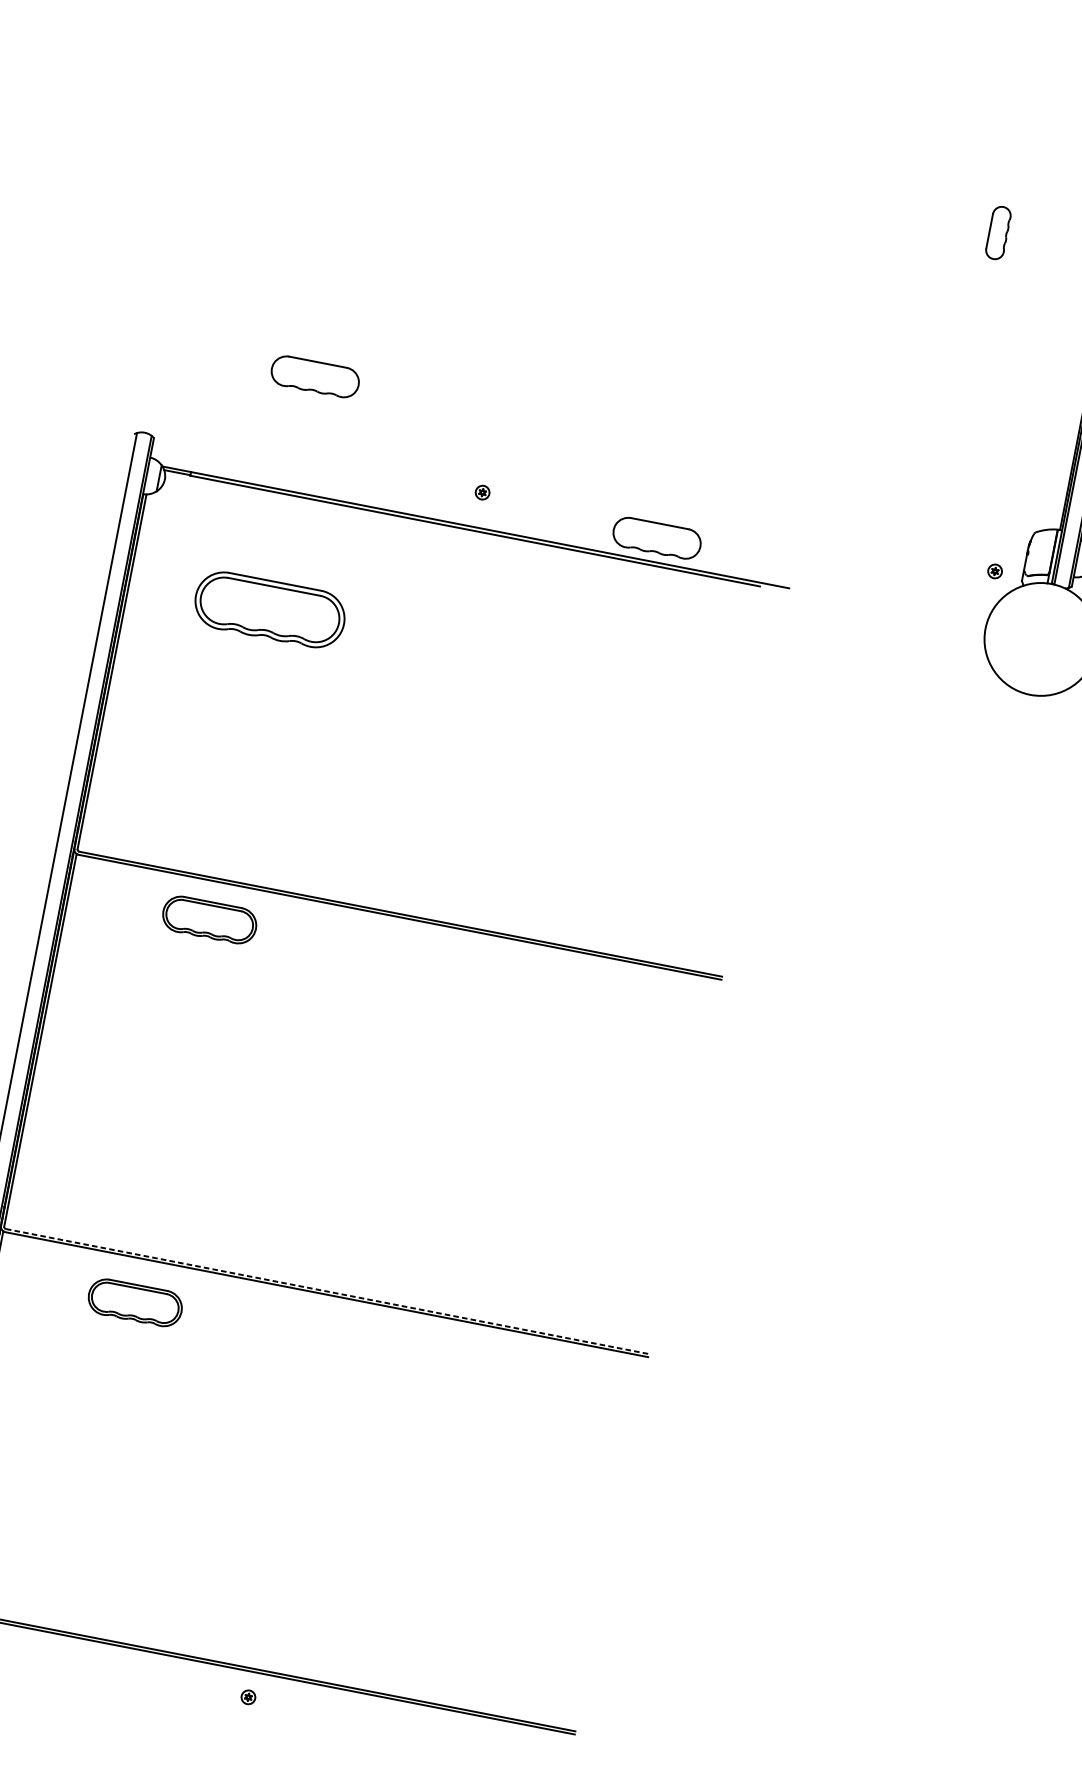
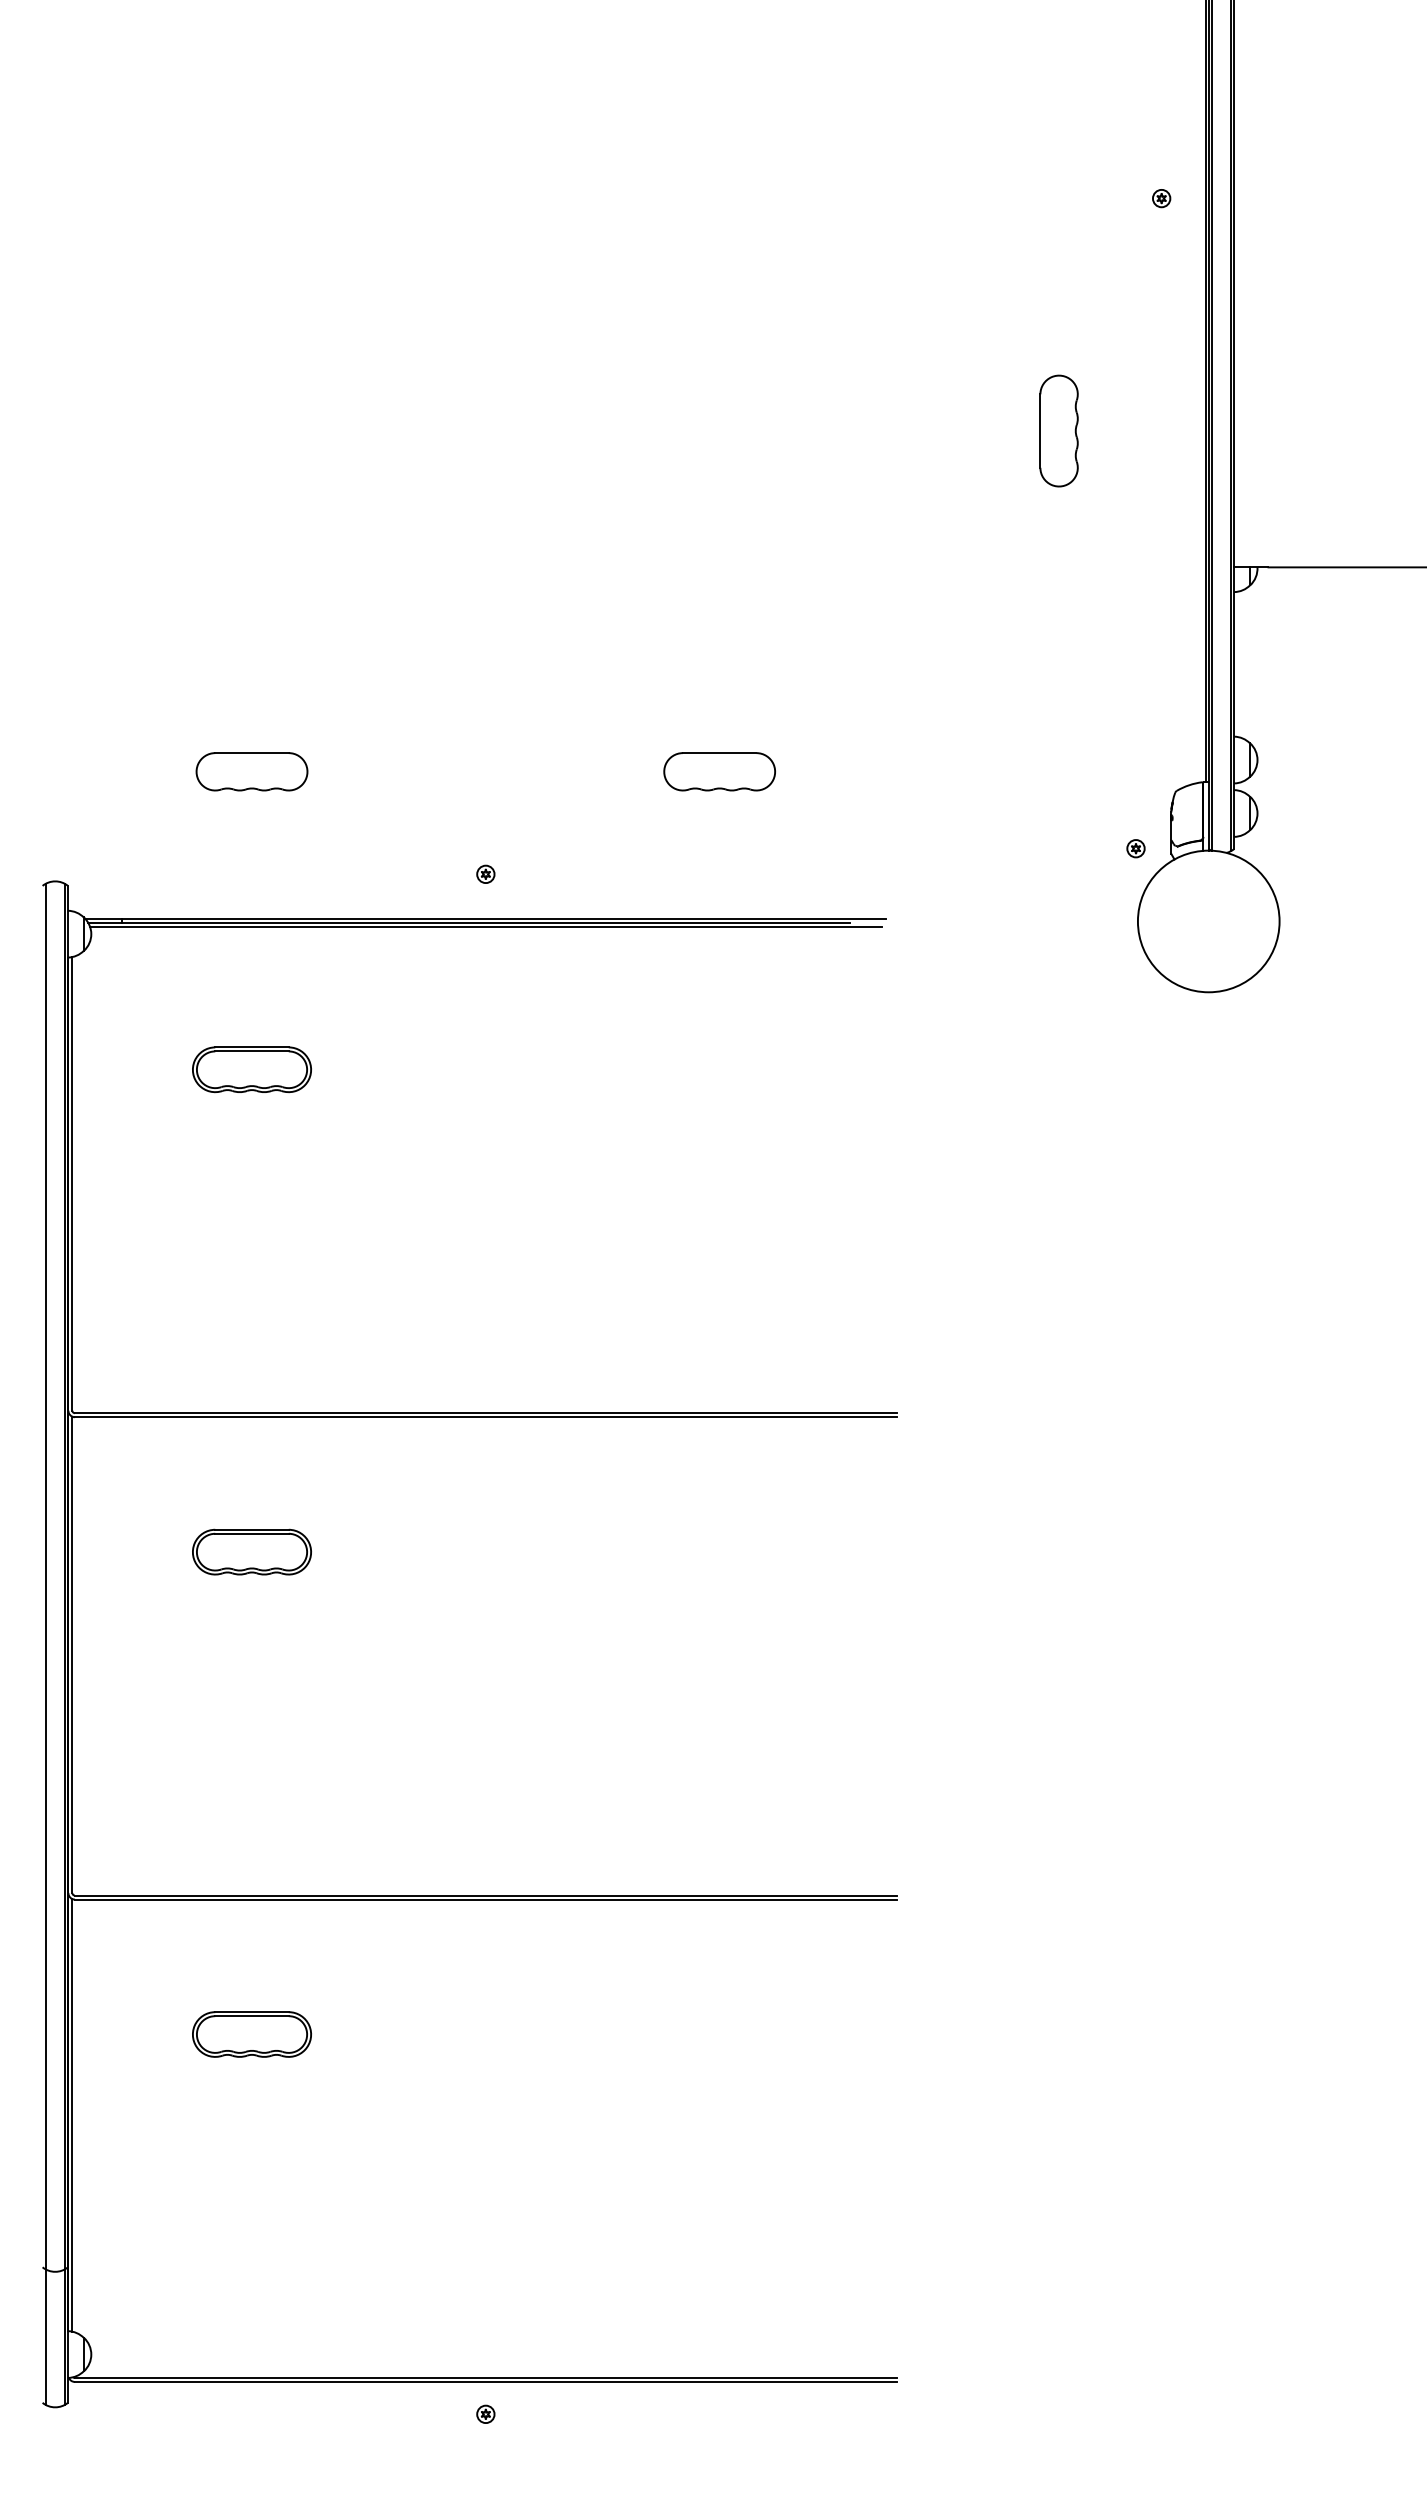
part: (998, 232) -> (1058, 430), size x1.67
line: (474, 533) -> (485, 926), added
part: (656, 538) -> (719, 771), moved
part: (269, 609) -> (251, 1069), size x0.62
part: (209, 919) -> (251, 1551), moved
line: (327, 1291) -> (485, 1895), dashed -> solid
part: (134, 1302) -> (251, 2034), moved

